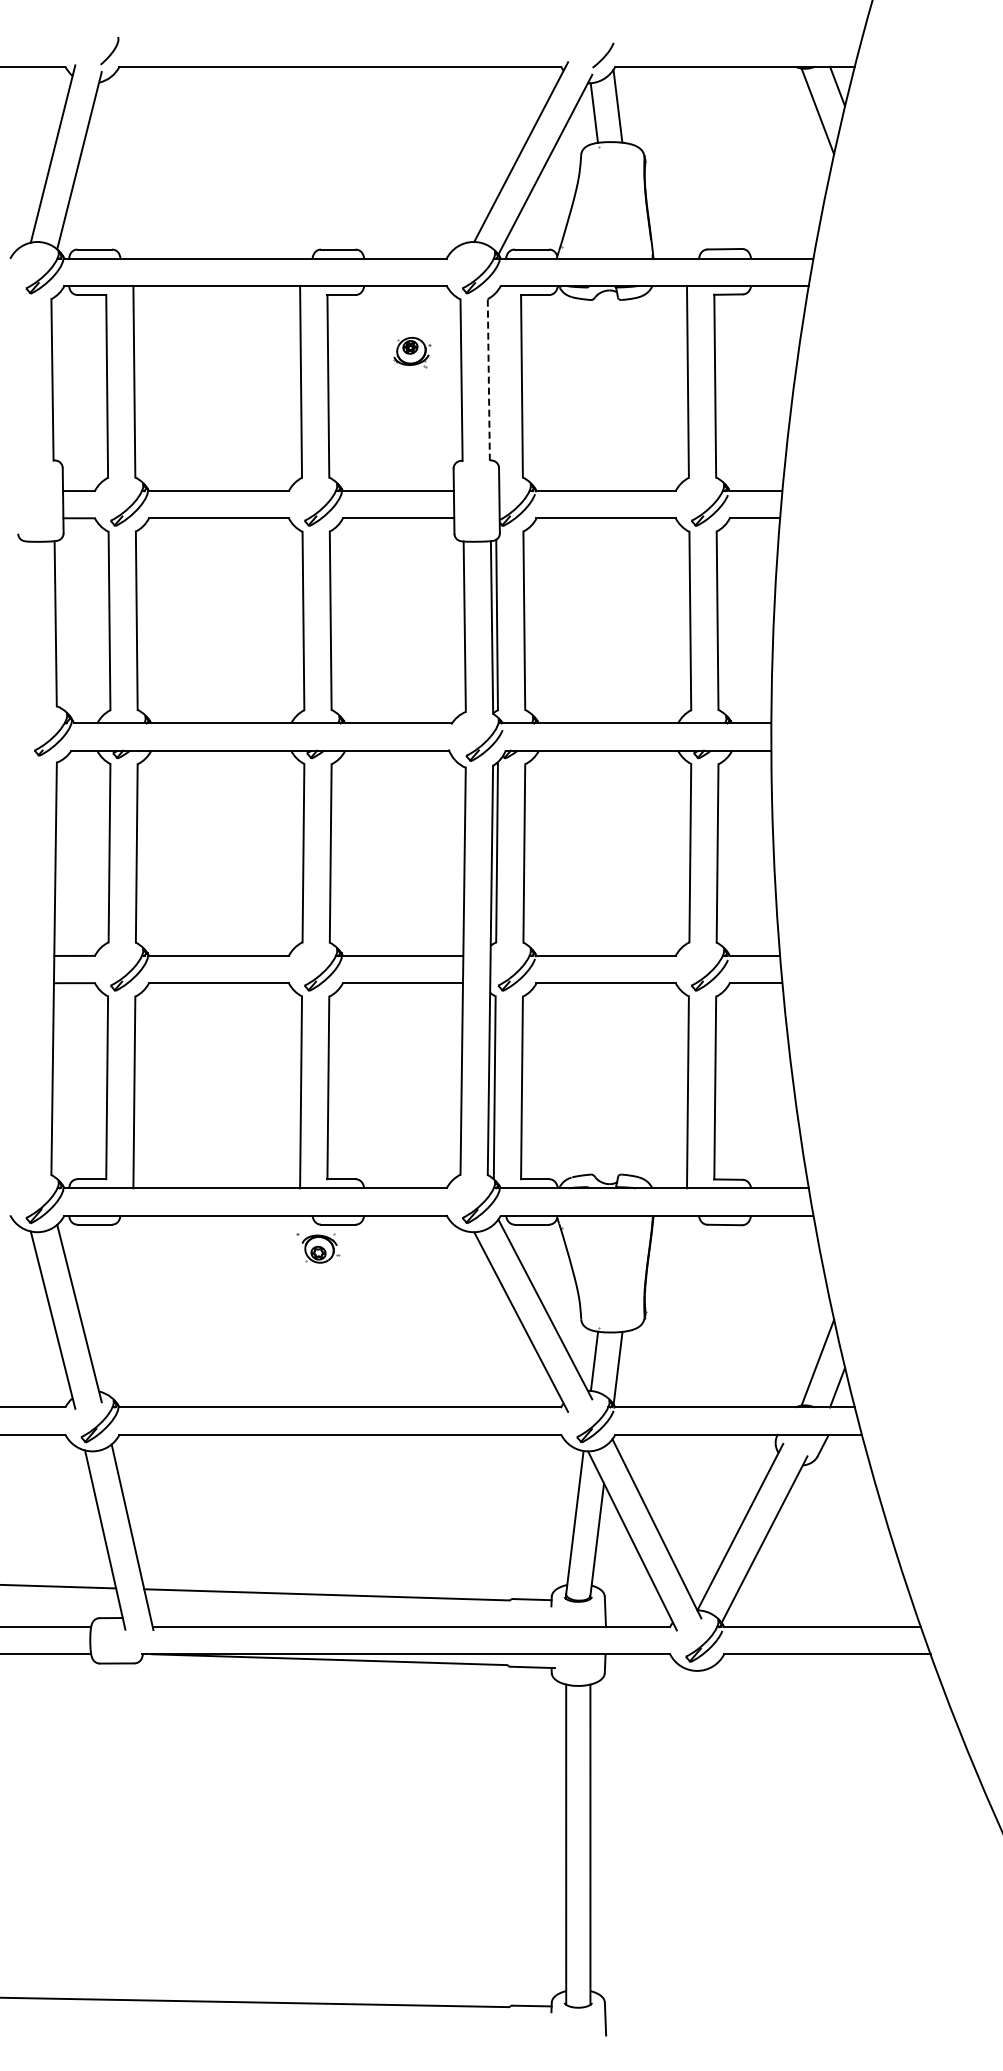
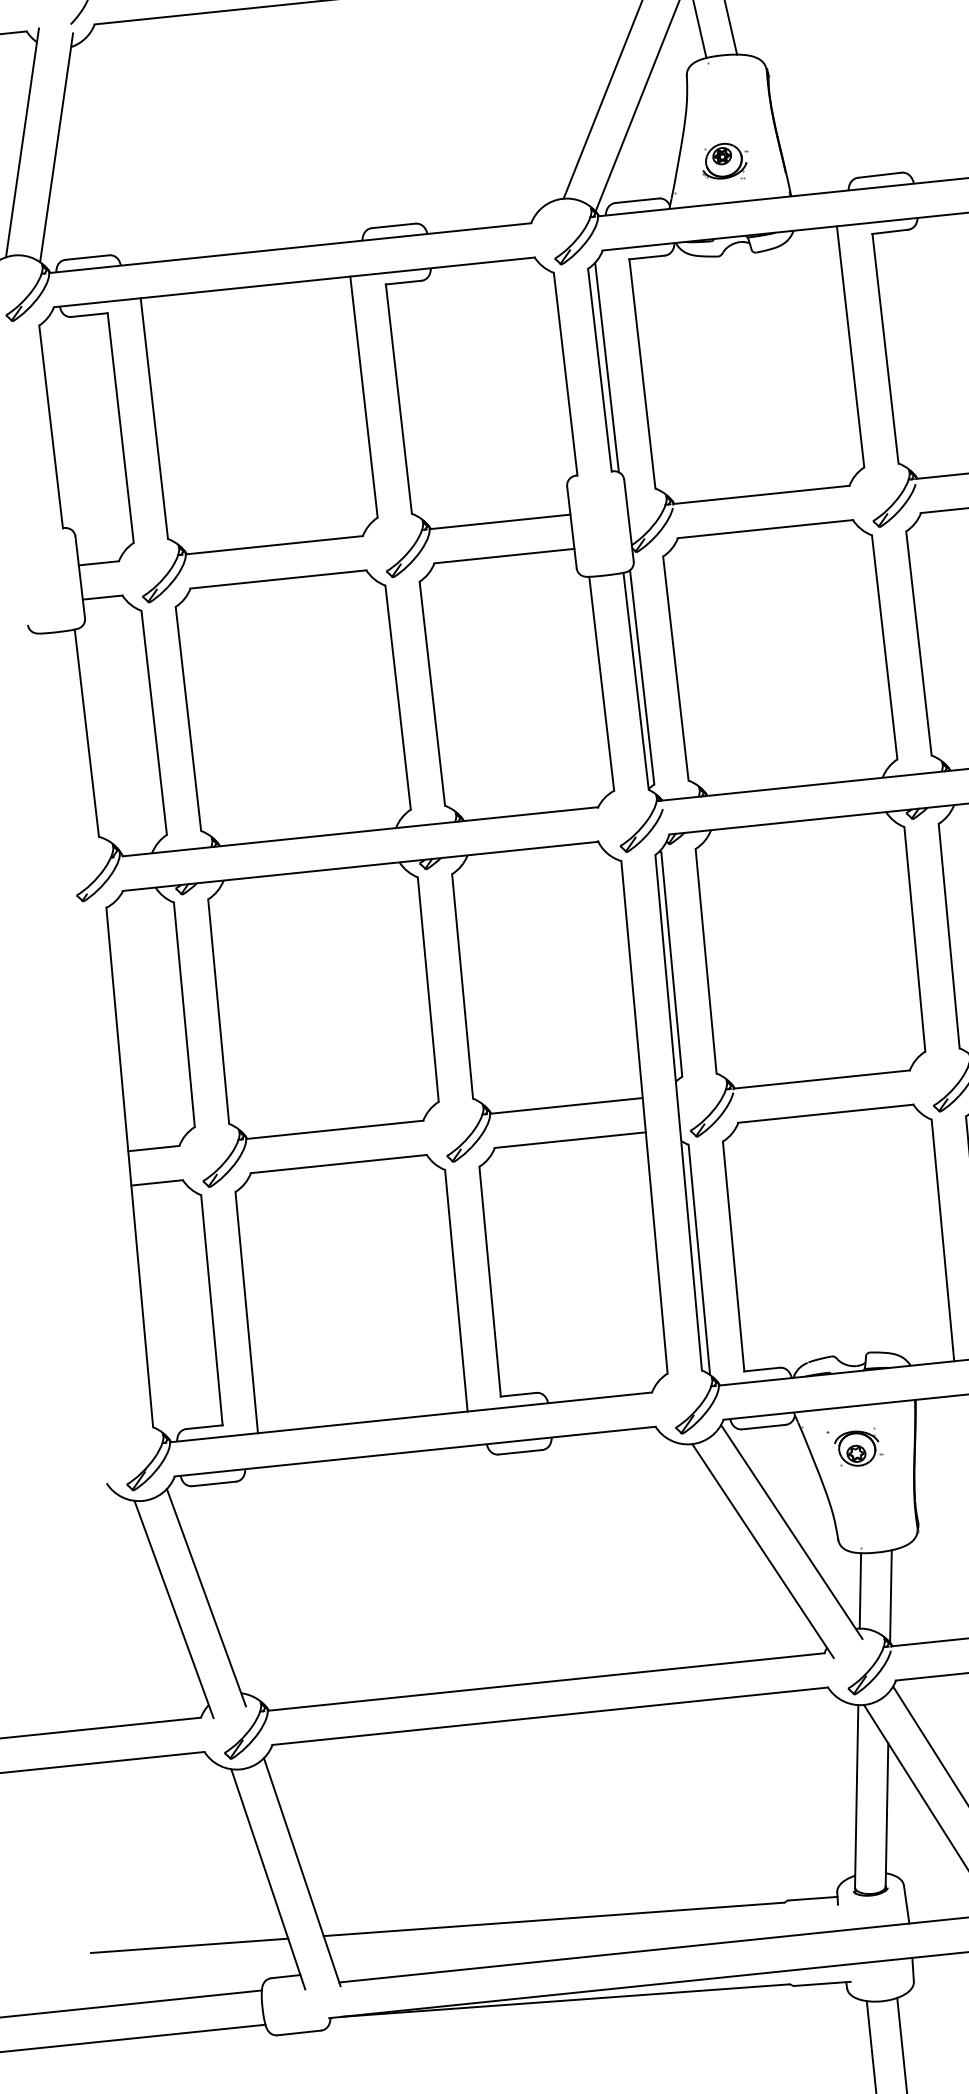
part: (412, 352) -> (725, 162), moved
line: (494, 377) -> (606, 366), added
line: (488, 379) -> (599, 369), dashed -> solid
part: (318, 1248) -> (855, 1447), moved

